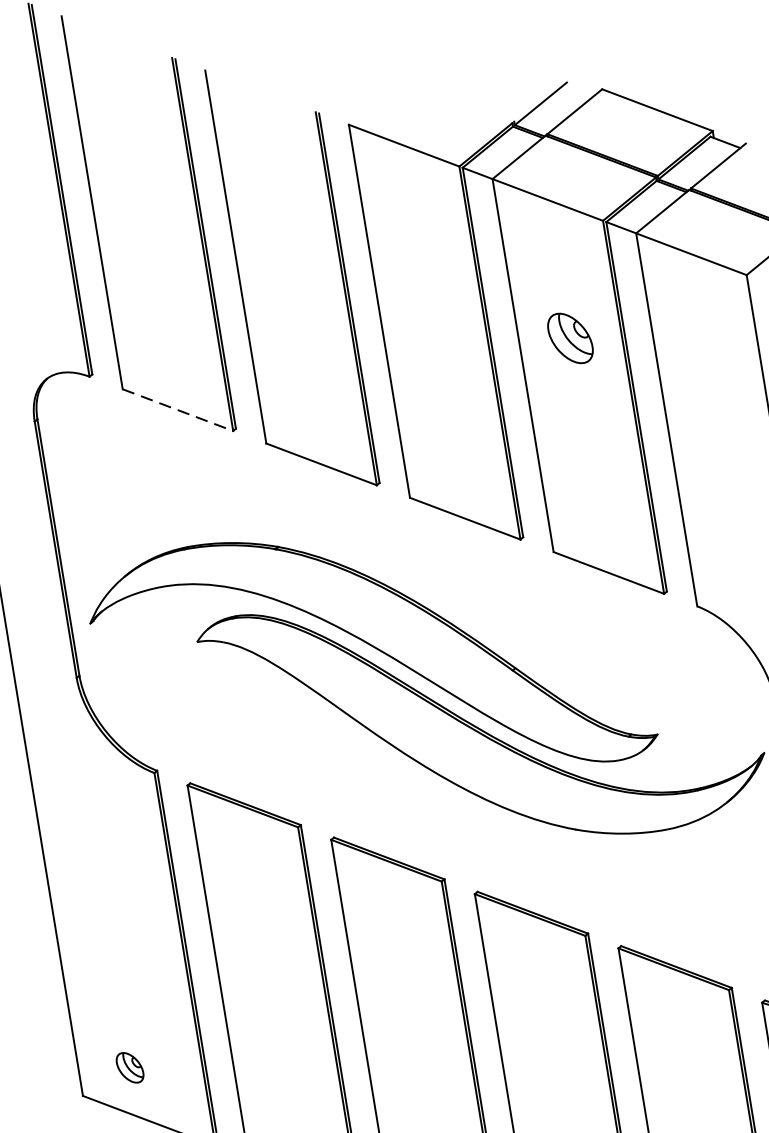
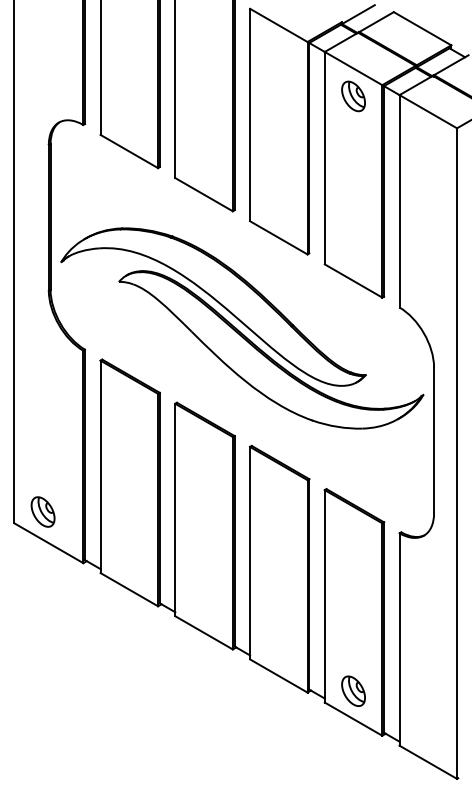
part: (570, 338) -> (353, 96), moved
line: (178, 410) -> (129, 151), dashed -> solid
part: (128, 1067) -> (42, 511), size x1.67

